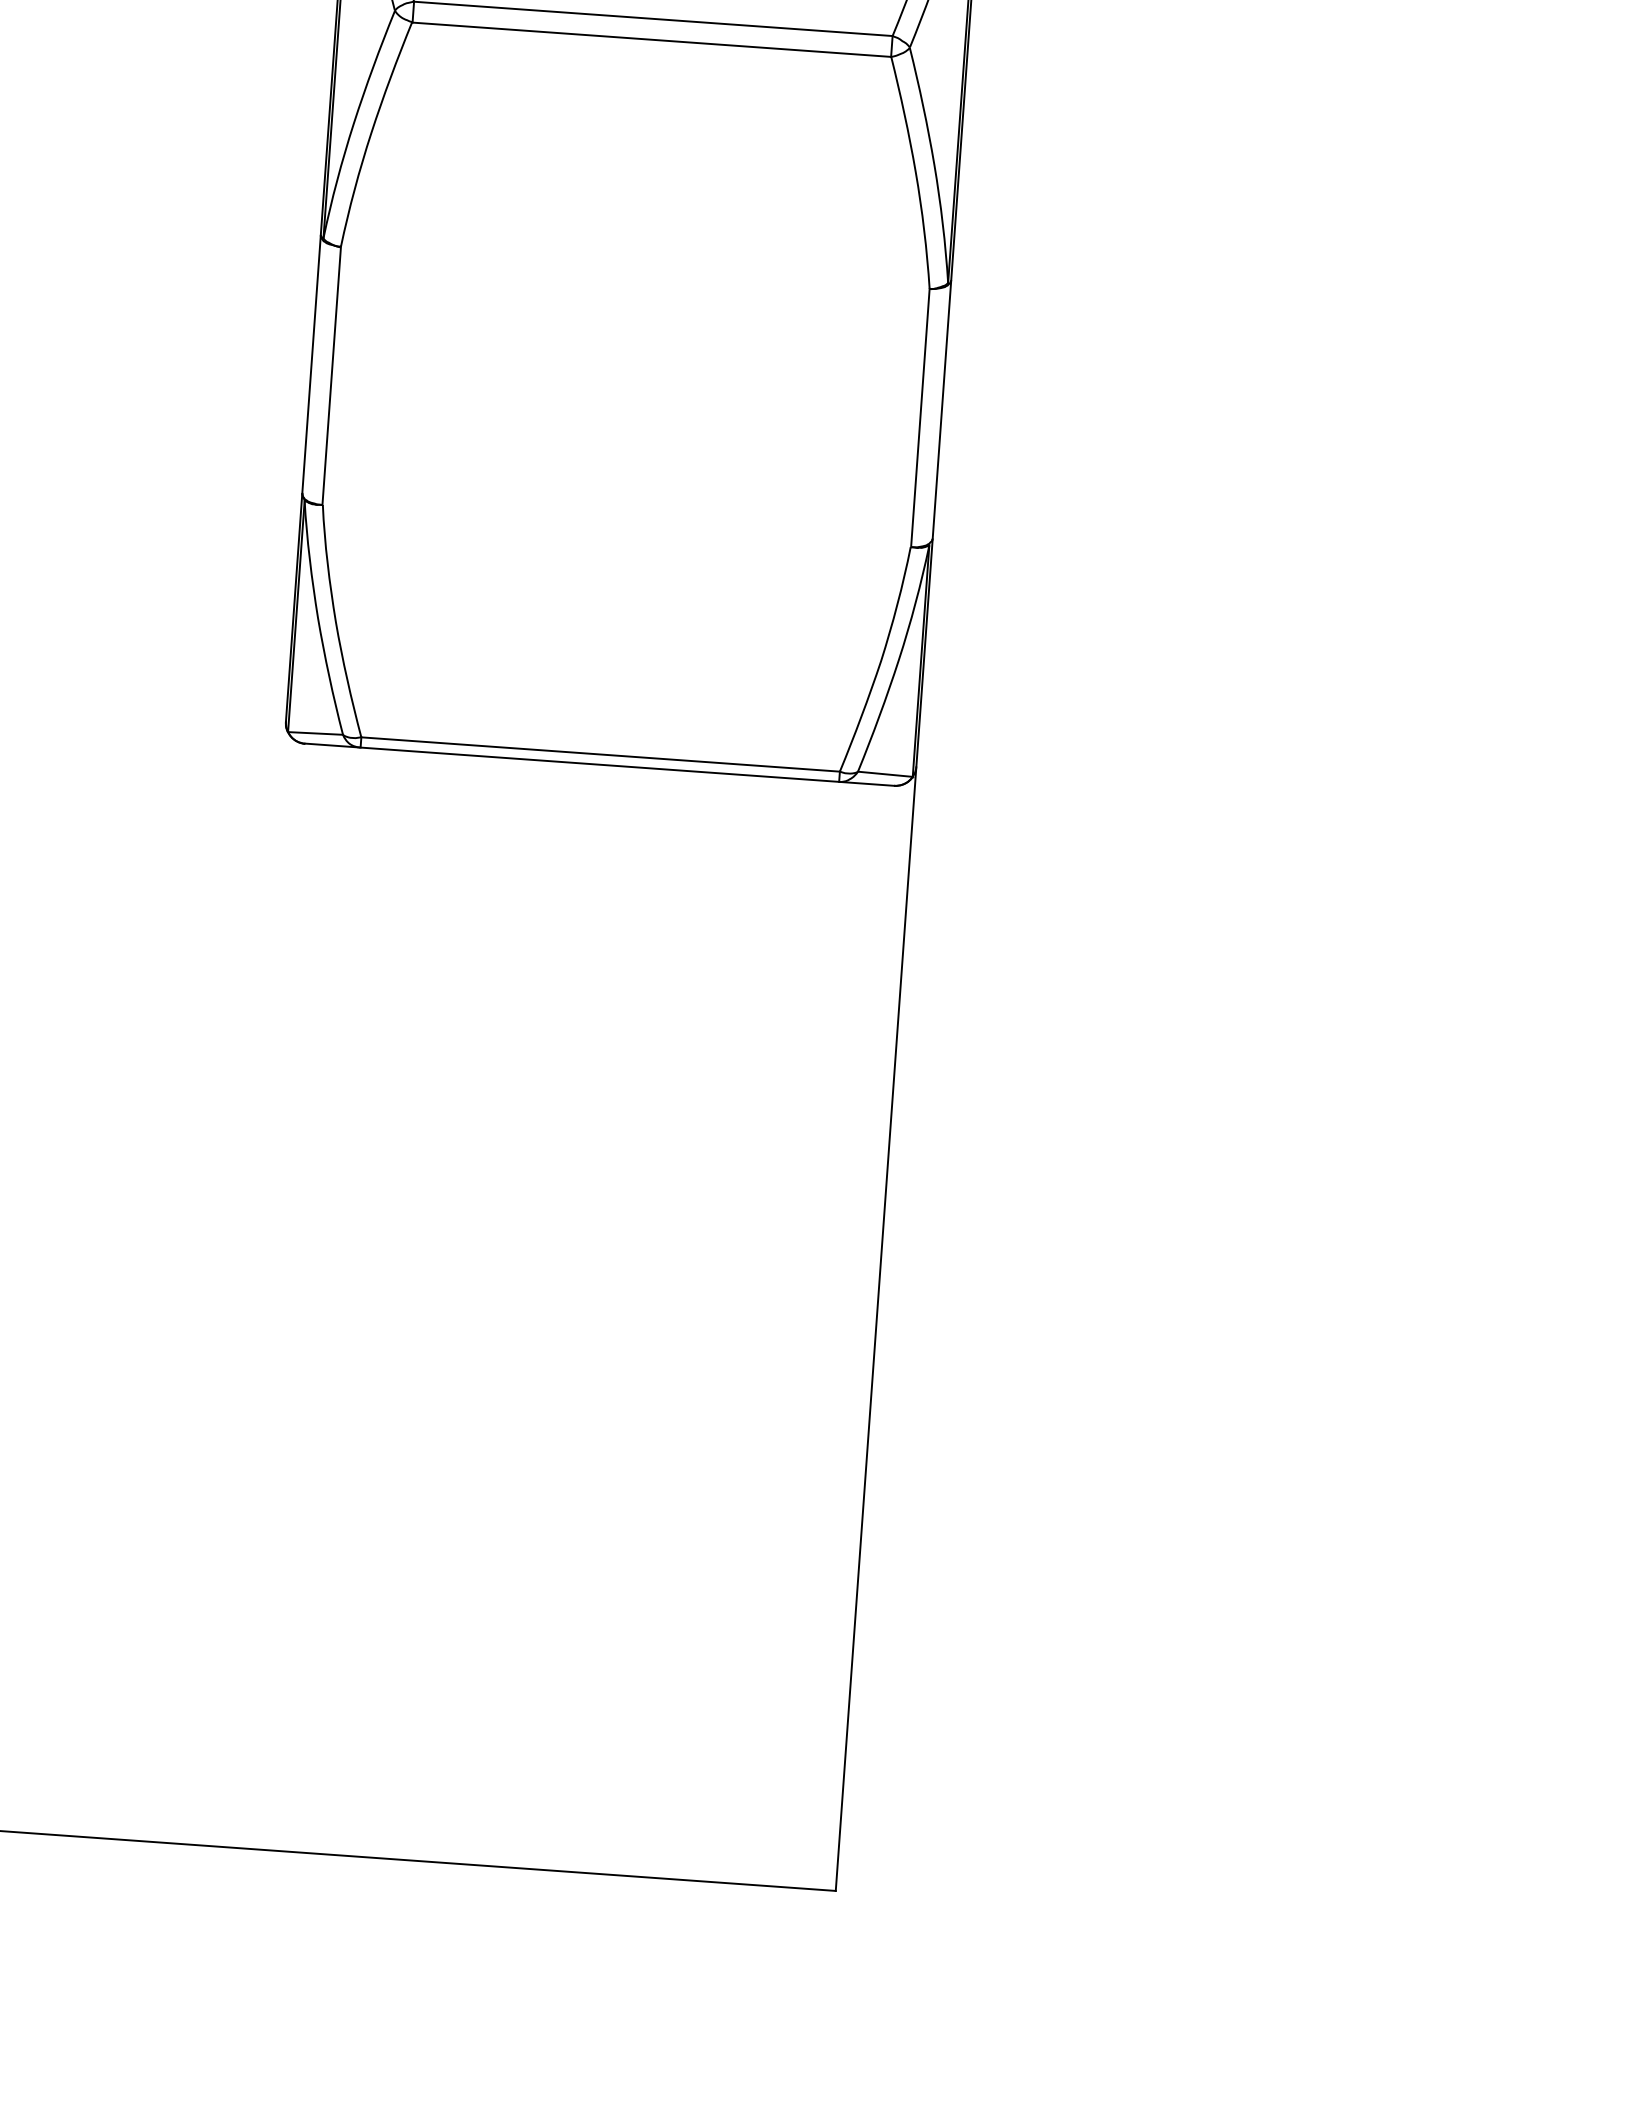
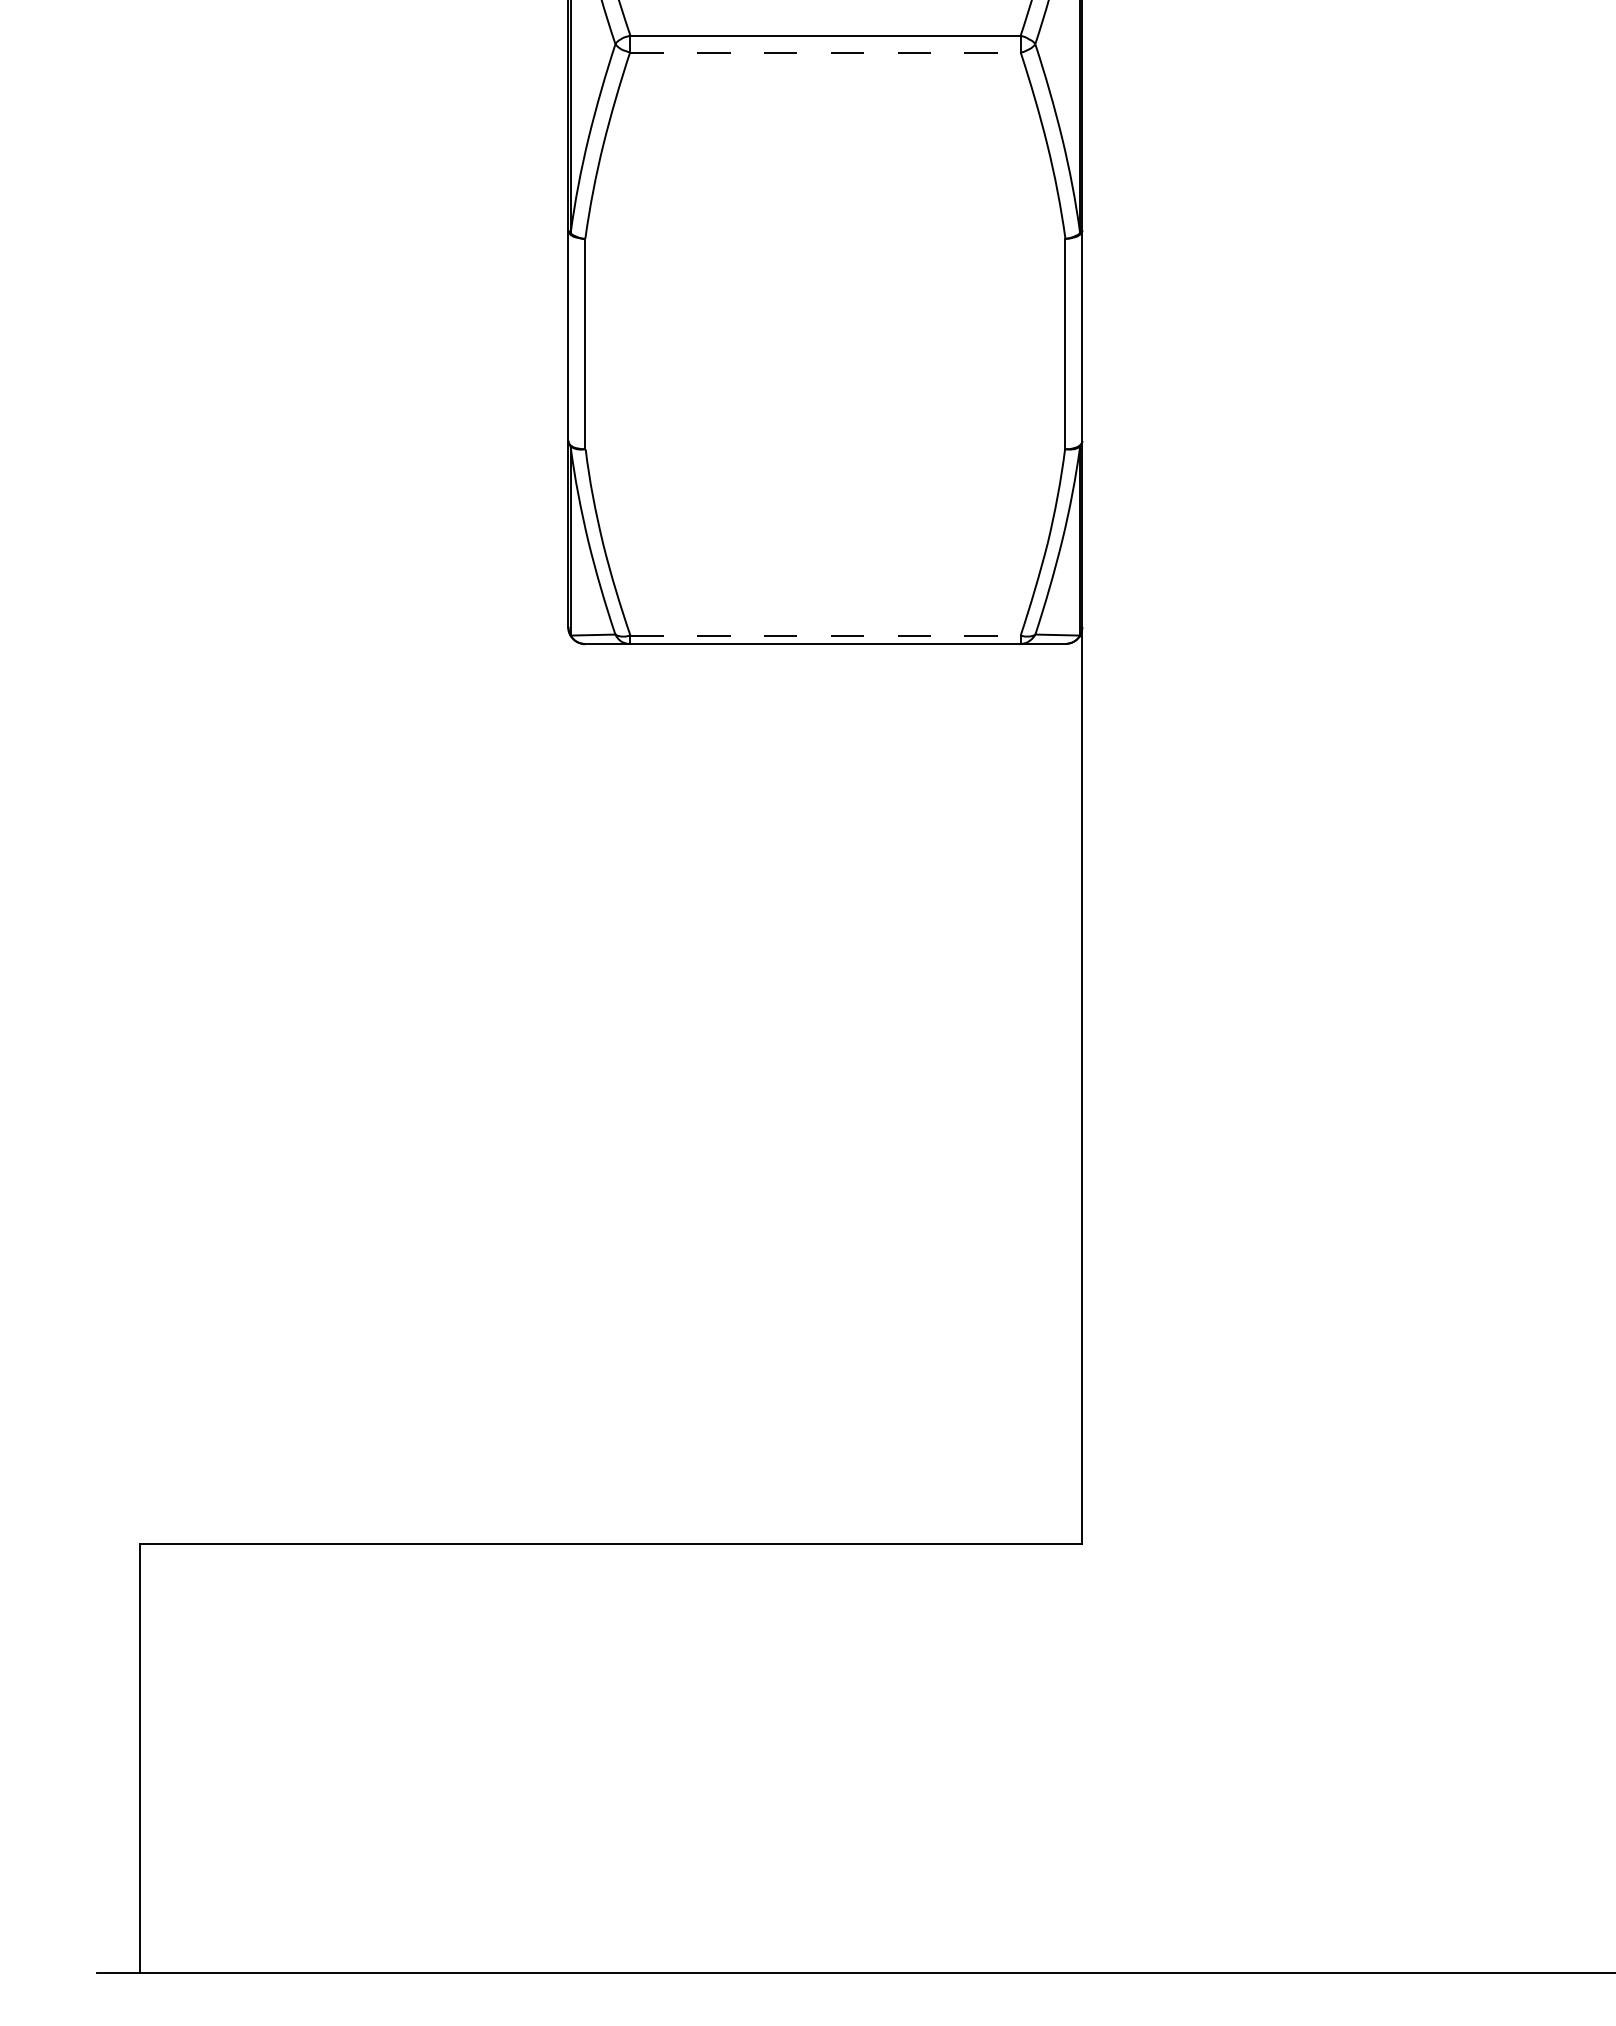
line: (651, 39) -> (825, 52), solid -> dashed
line: (600, 754) -> (825, 635), solid -> dashed

